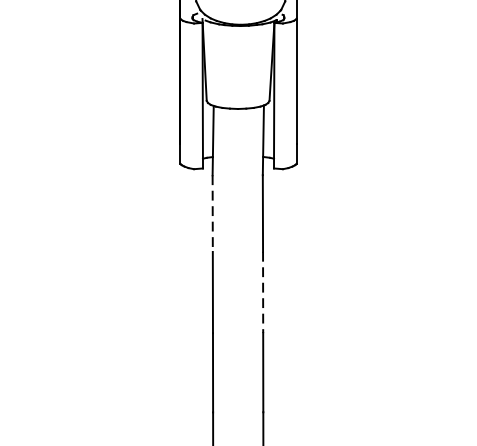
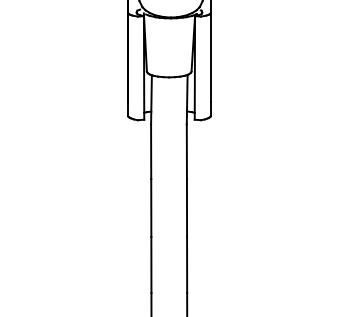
line: (213, 214) -> (151, 152), dashed -> solid
line: (263, 291) -> (187, 207), dashed -> solid

